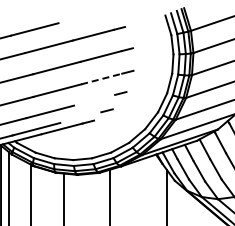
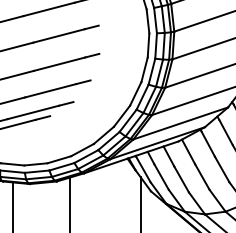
line: (102, 78) -> (60, 63), dashed -> solid
line: (94, 99) -> (50, 89), added
line: (80, 117) -> (33, 112), added

